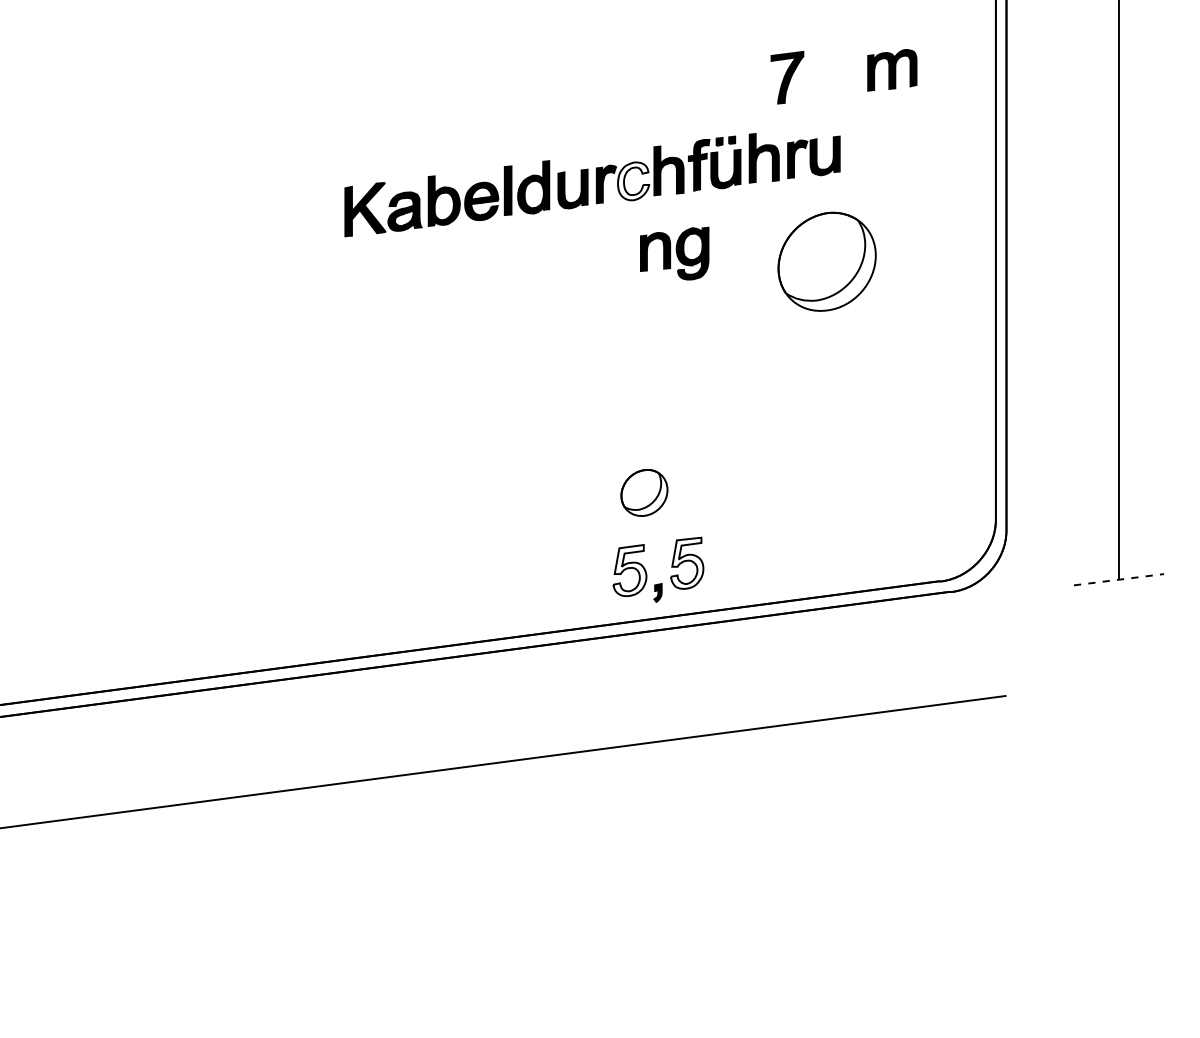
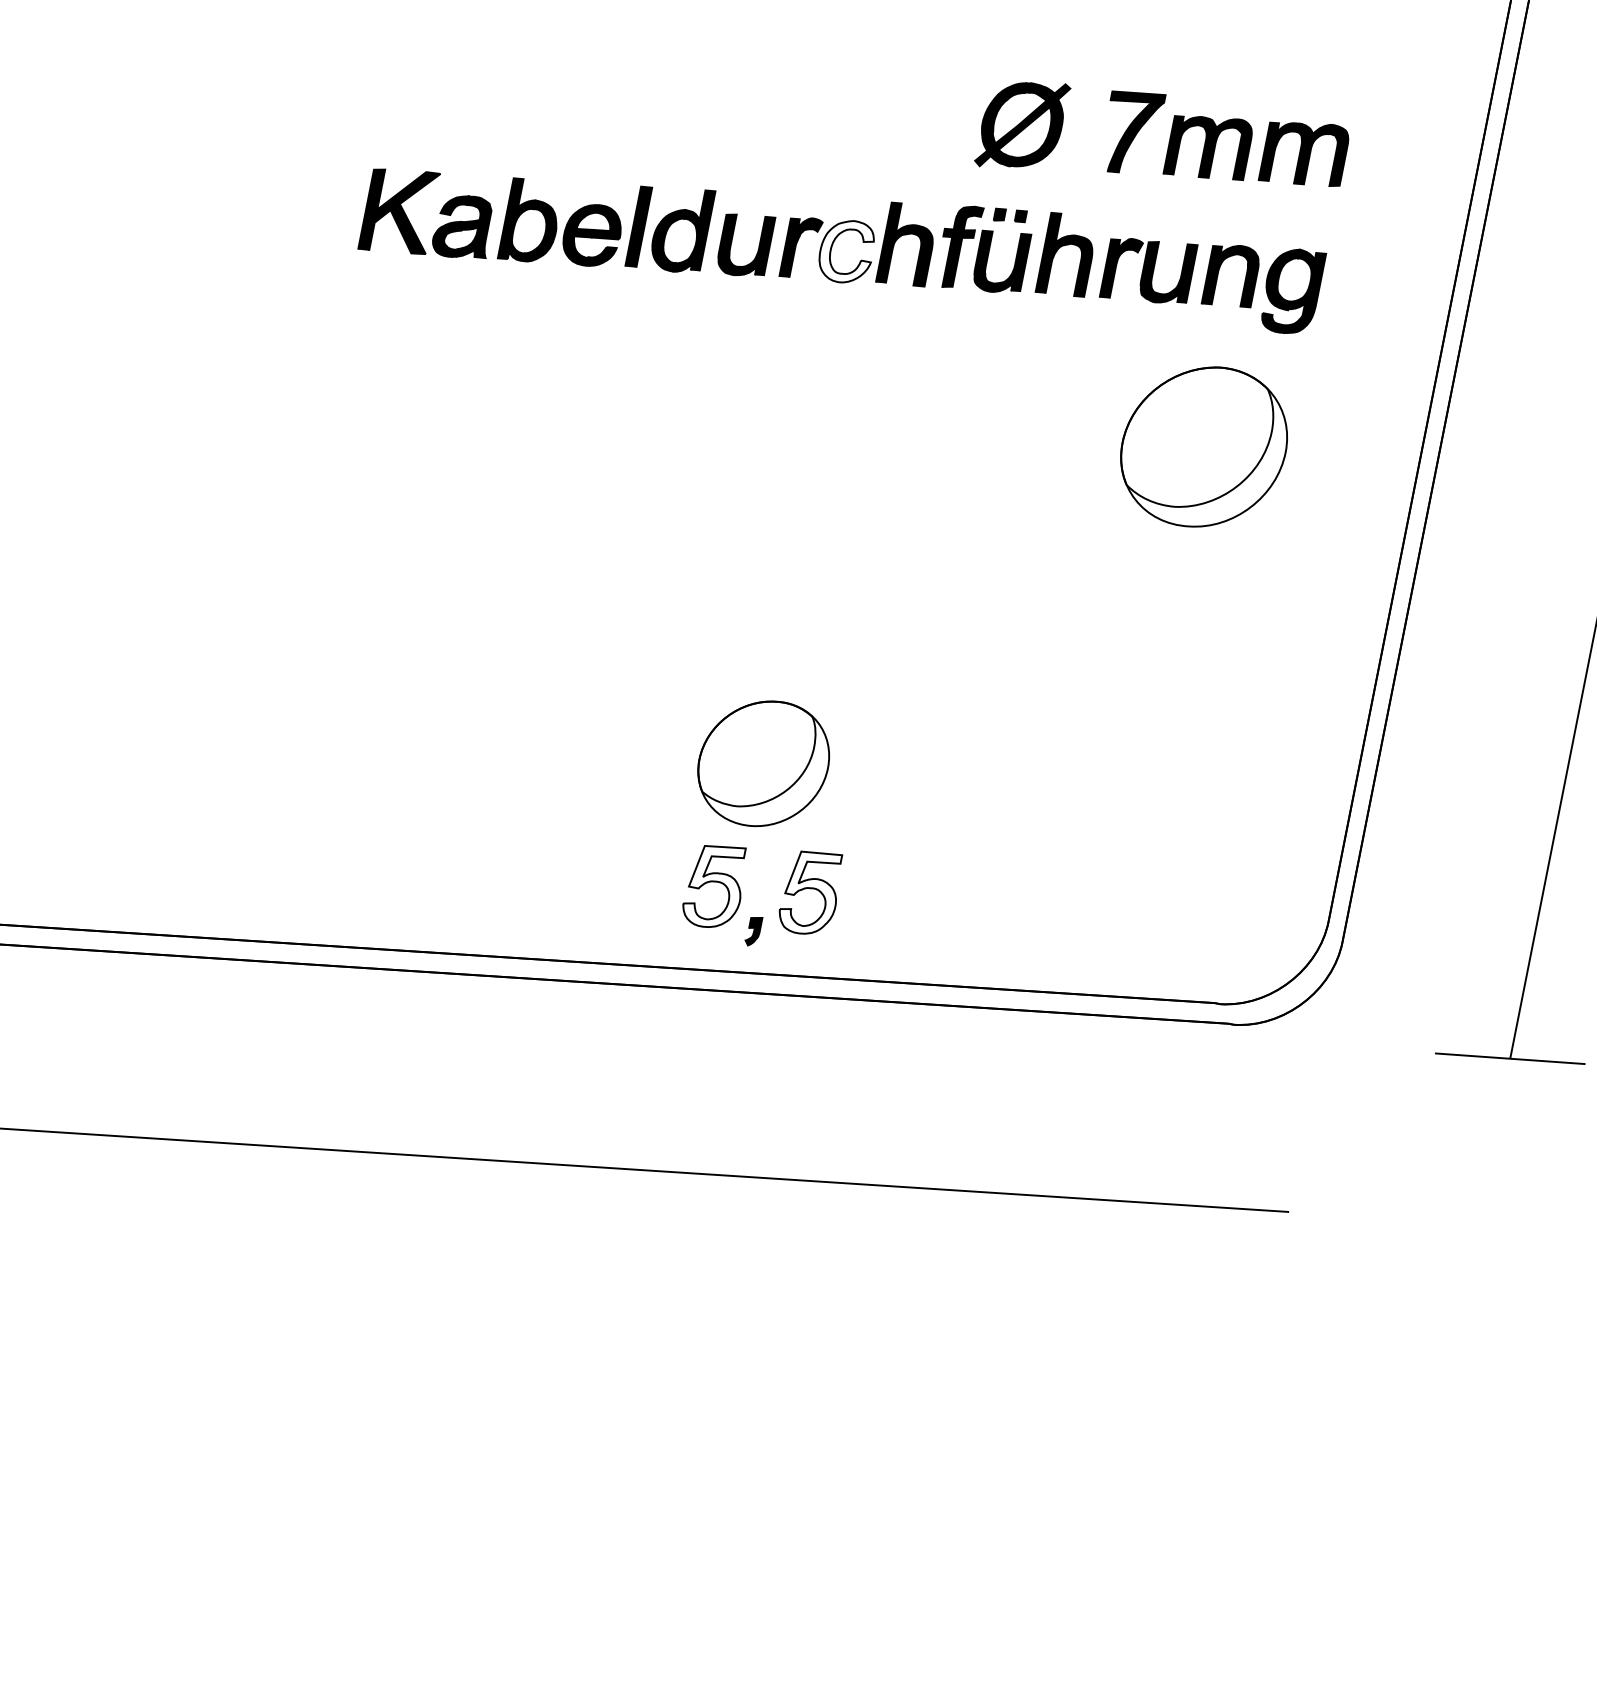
part: (834, 77) -> (1208, 147), added
part: (722, 86) -> (1022, 125), added
part: (674, 253) -> (1262, 284), moved
part: (826, 261) -> (1203, 446), moved
part: (644, 492) -> (763, 763), size x1.67
line: (1119, 579) -> (1511, 1058), dashed -> solid

